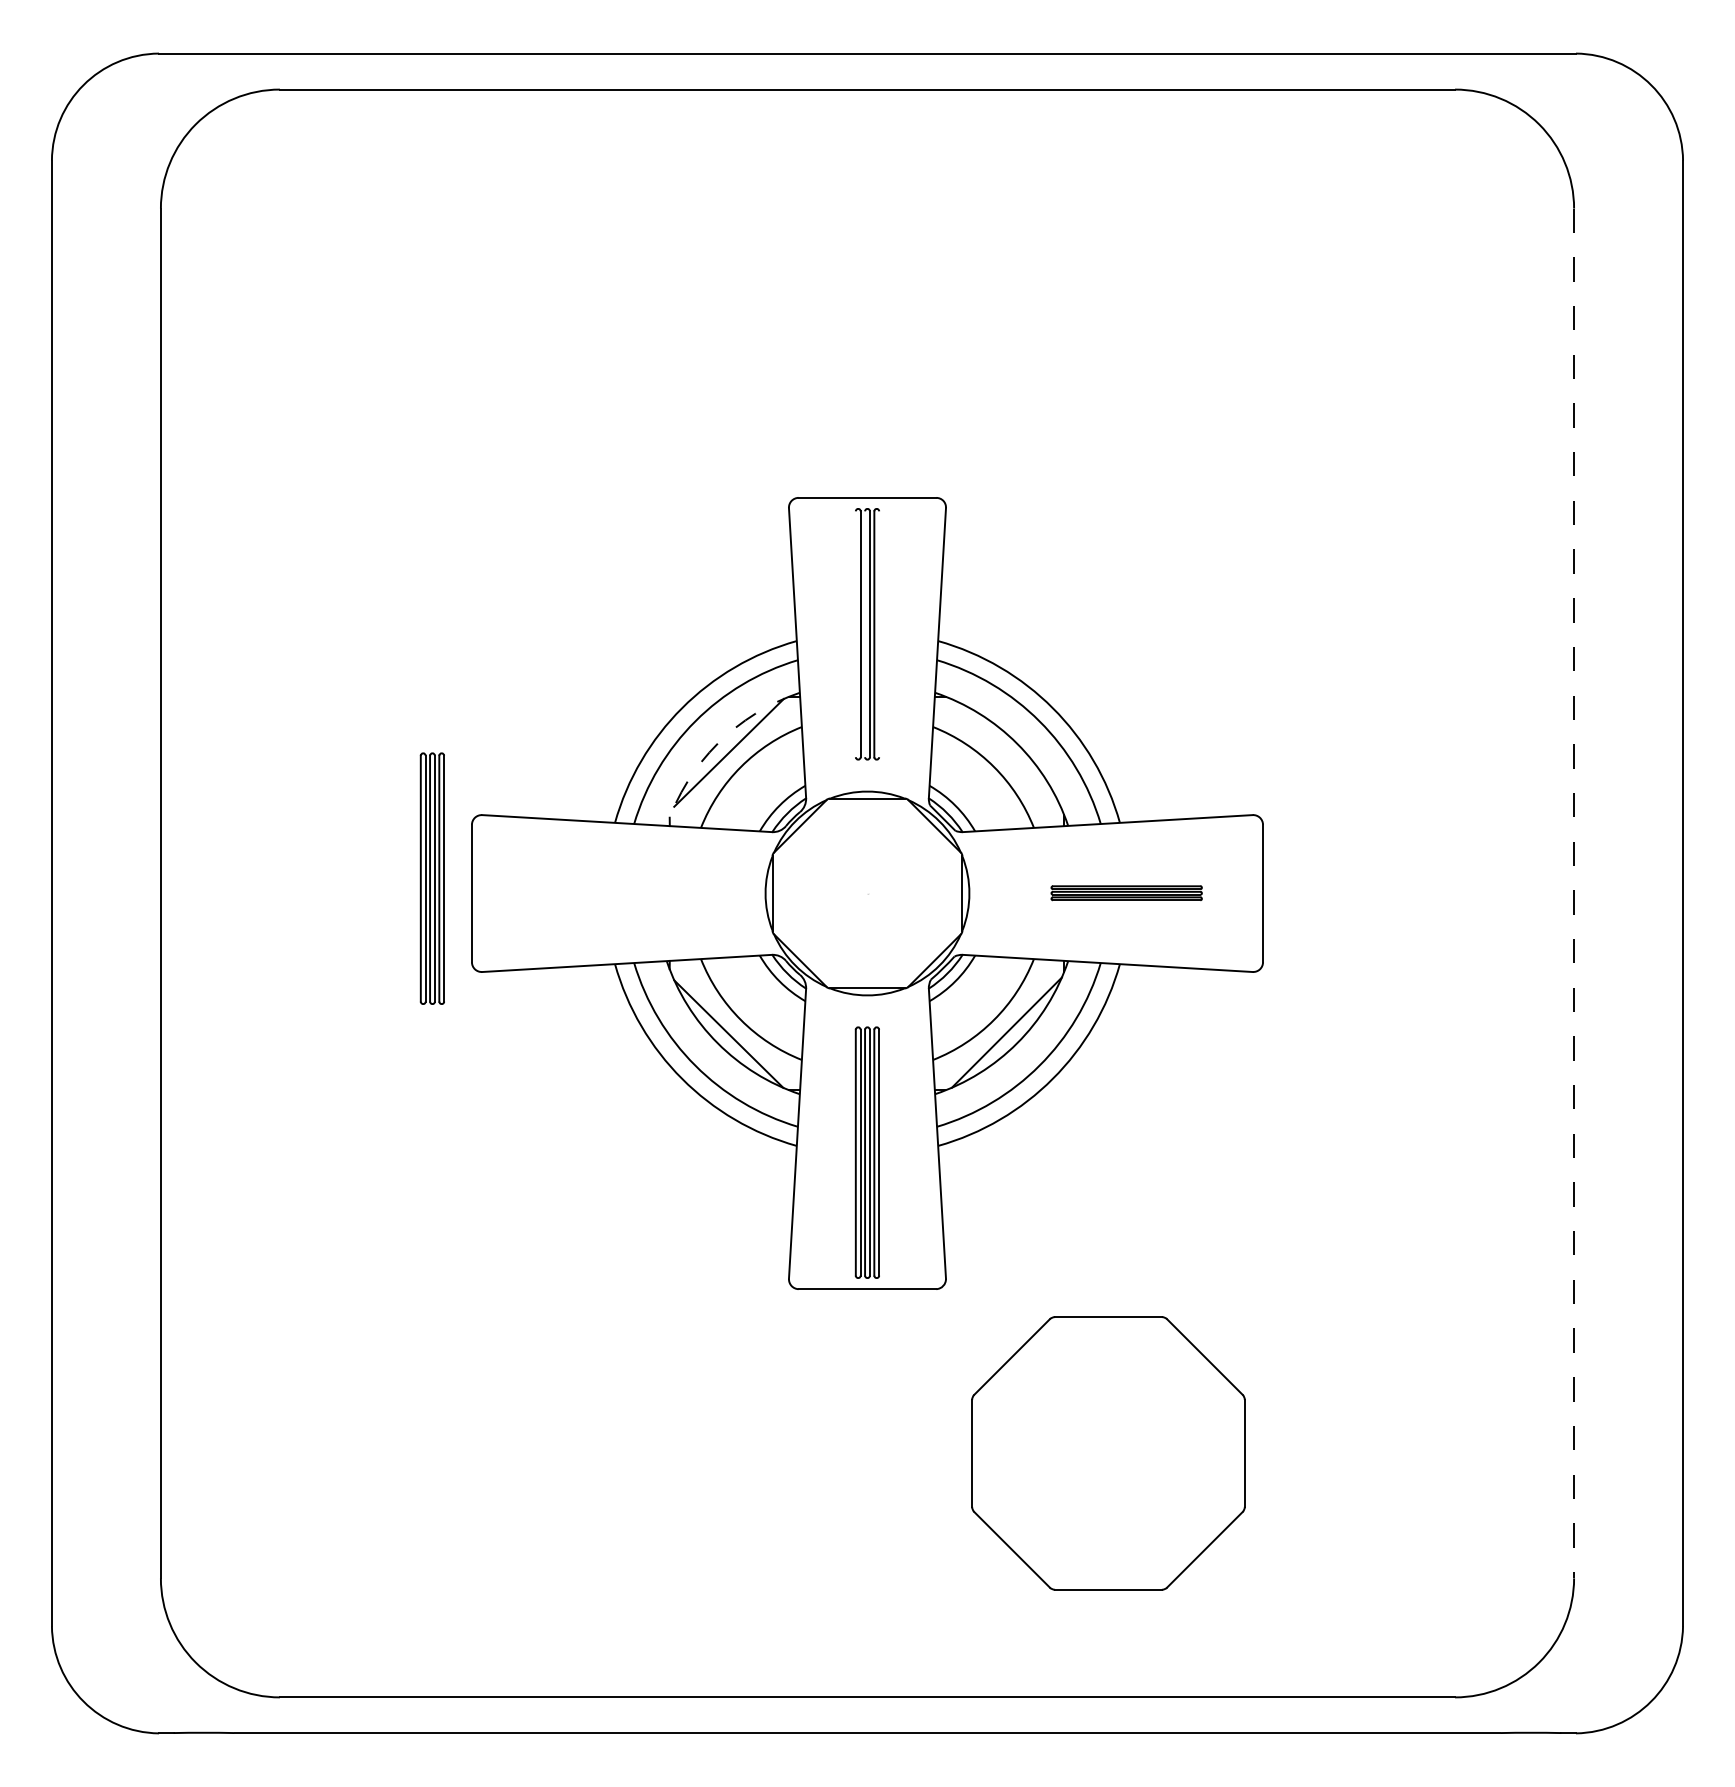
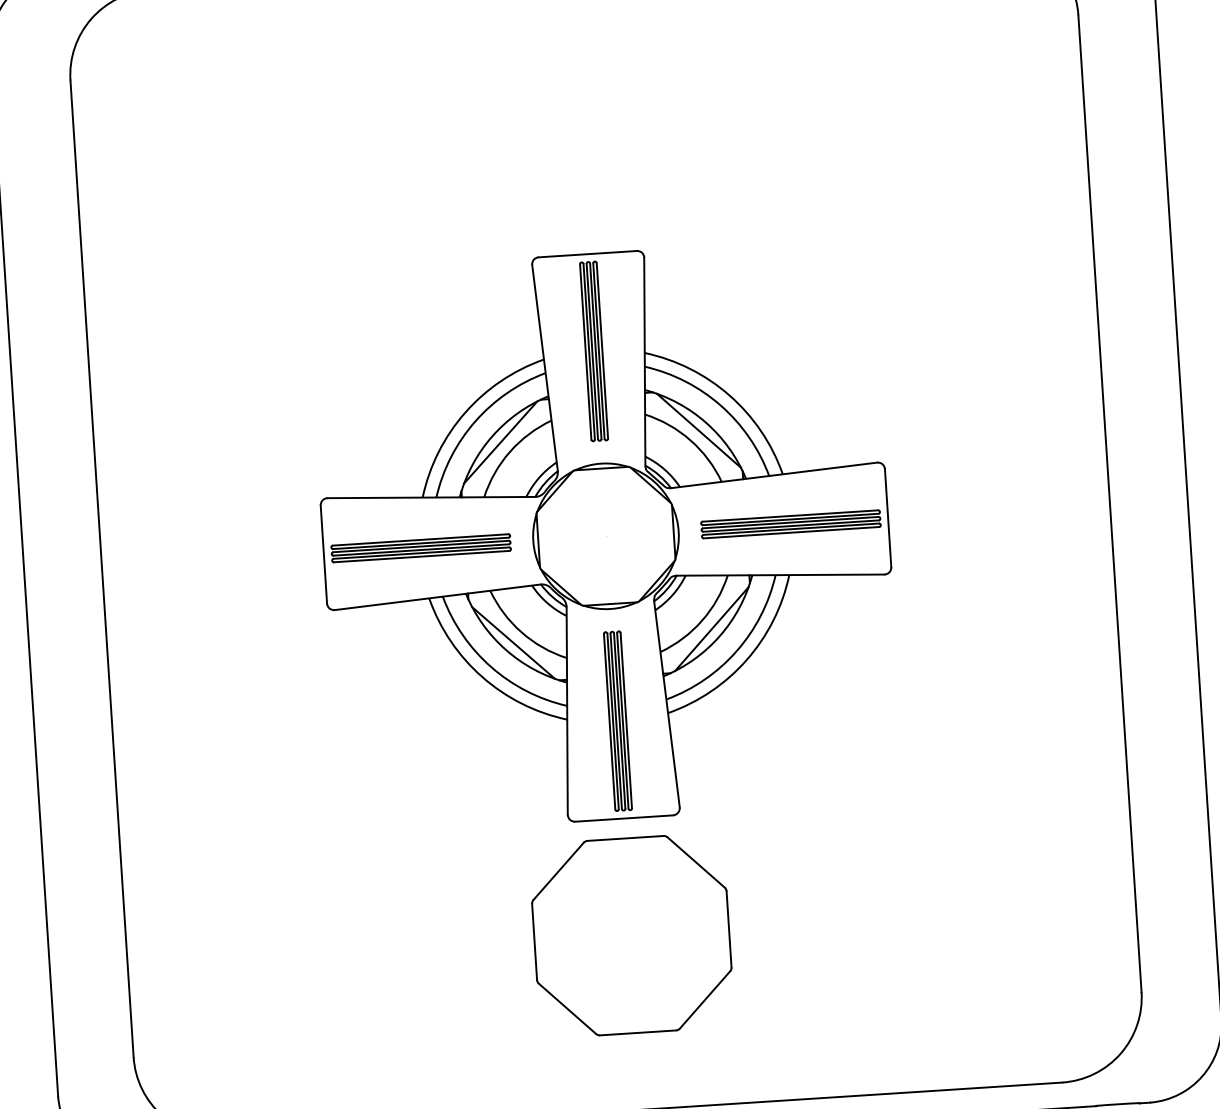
line: (855, 634) -> (585, 352), added
line: (865, 634) -> (592, 351), added
line: (879, 634) -> (602, 351), added
arc: (717, 743) -> (492, 436), dashed -> solid
line: (1006, 754) -> (698, 430), added
part: (431, 878) -> (294, 545), removed
part: (608, 892) -> (421, 547), added
part: (1126, 892) -> (790, 523), size x1.67
line: (1574, 893) -> (1110, 503), dashed -> solid
part: (1108, 1453) -> (631, 935), moved

